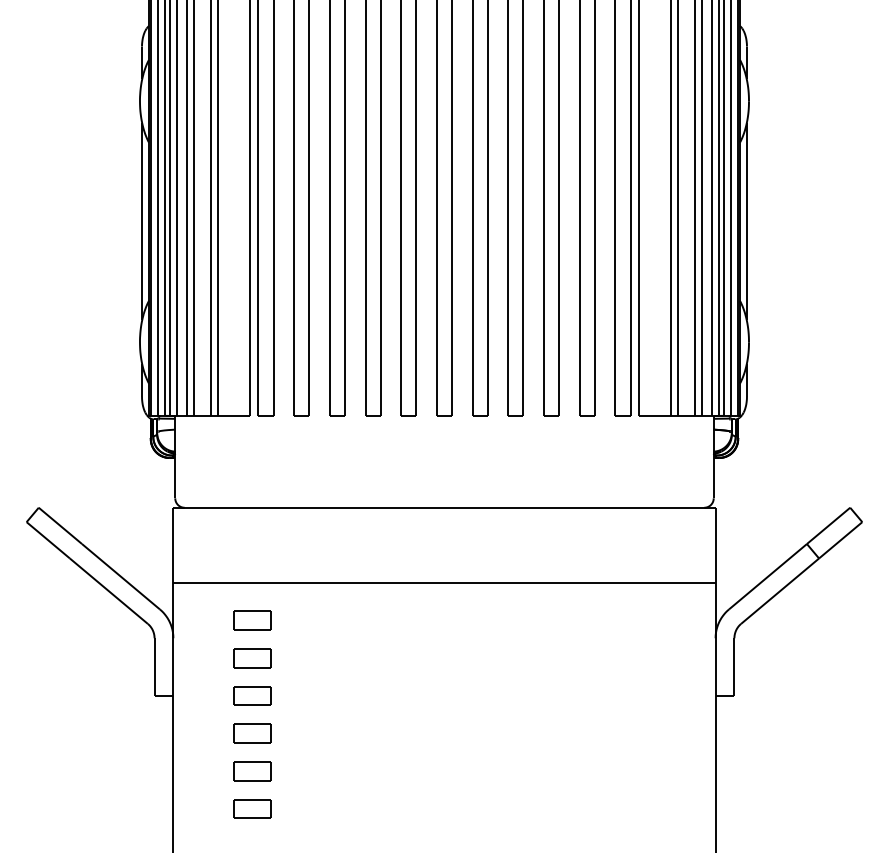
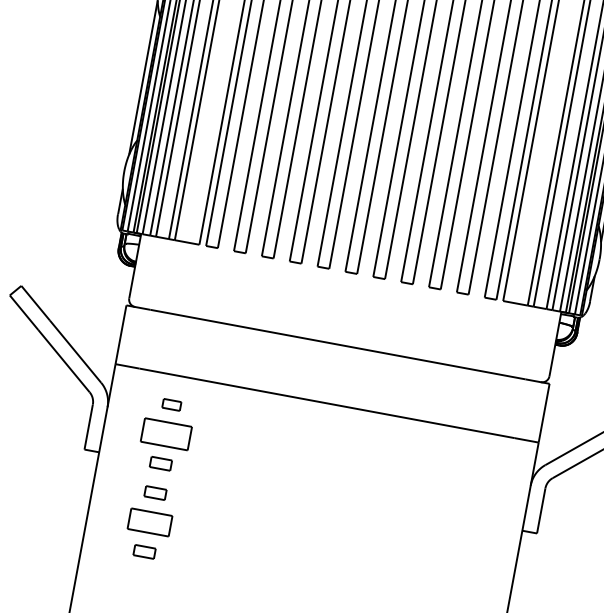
part: (252, 620) -> (171, 404), size x0.6
part: (252, 658) -> (166, 434), size x1.6
part: (252, 695) -> (161, 463), size x0.7
part: (252, 733) -> (155, 493), size x0.7
part: (252, 771) -> (150, 522), size x1.4
part: (252, 808) -> (144, 551), size x0.7

